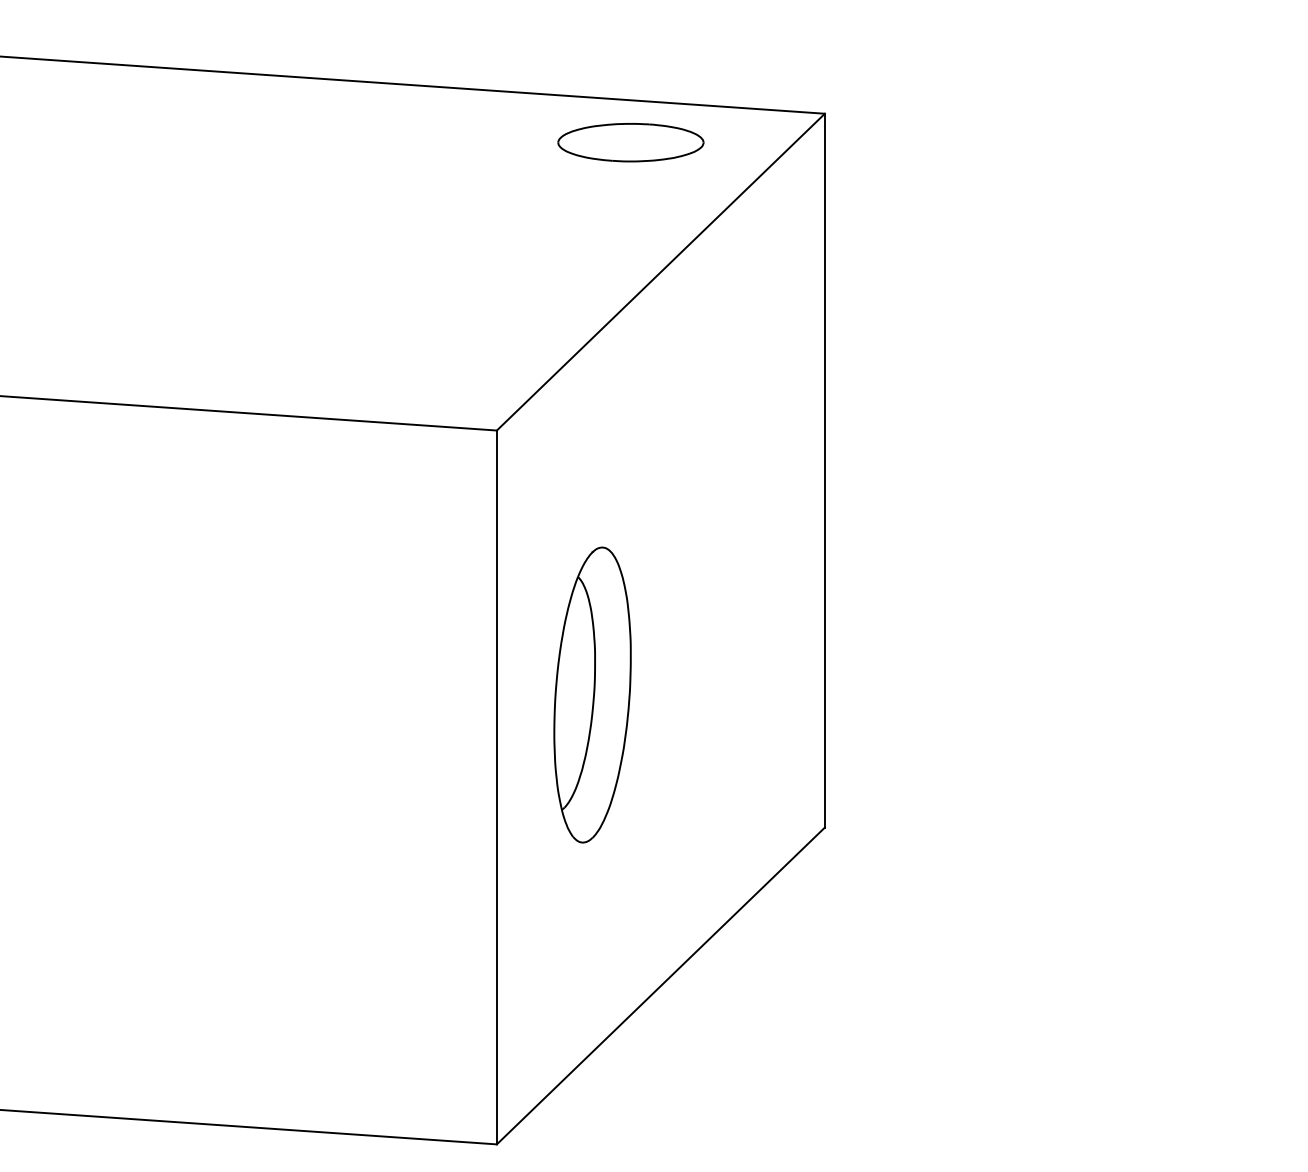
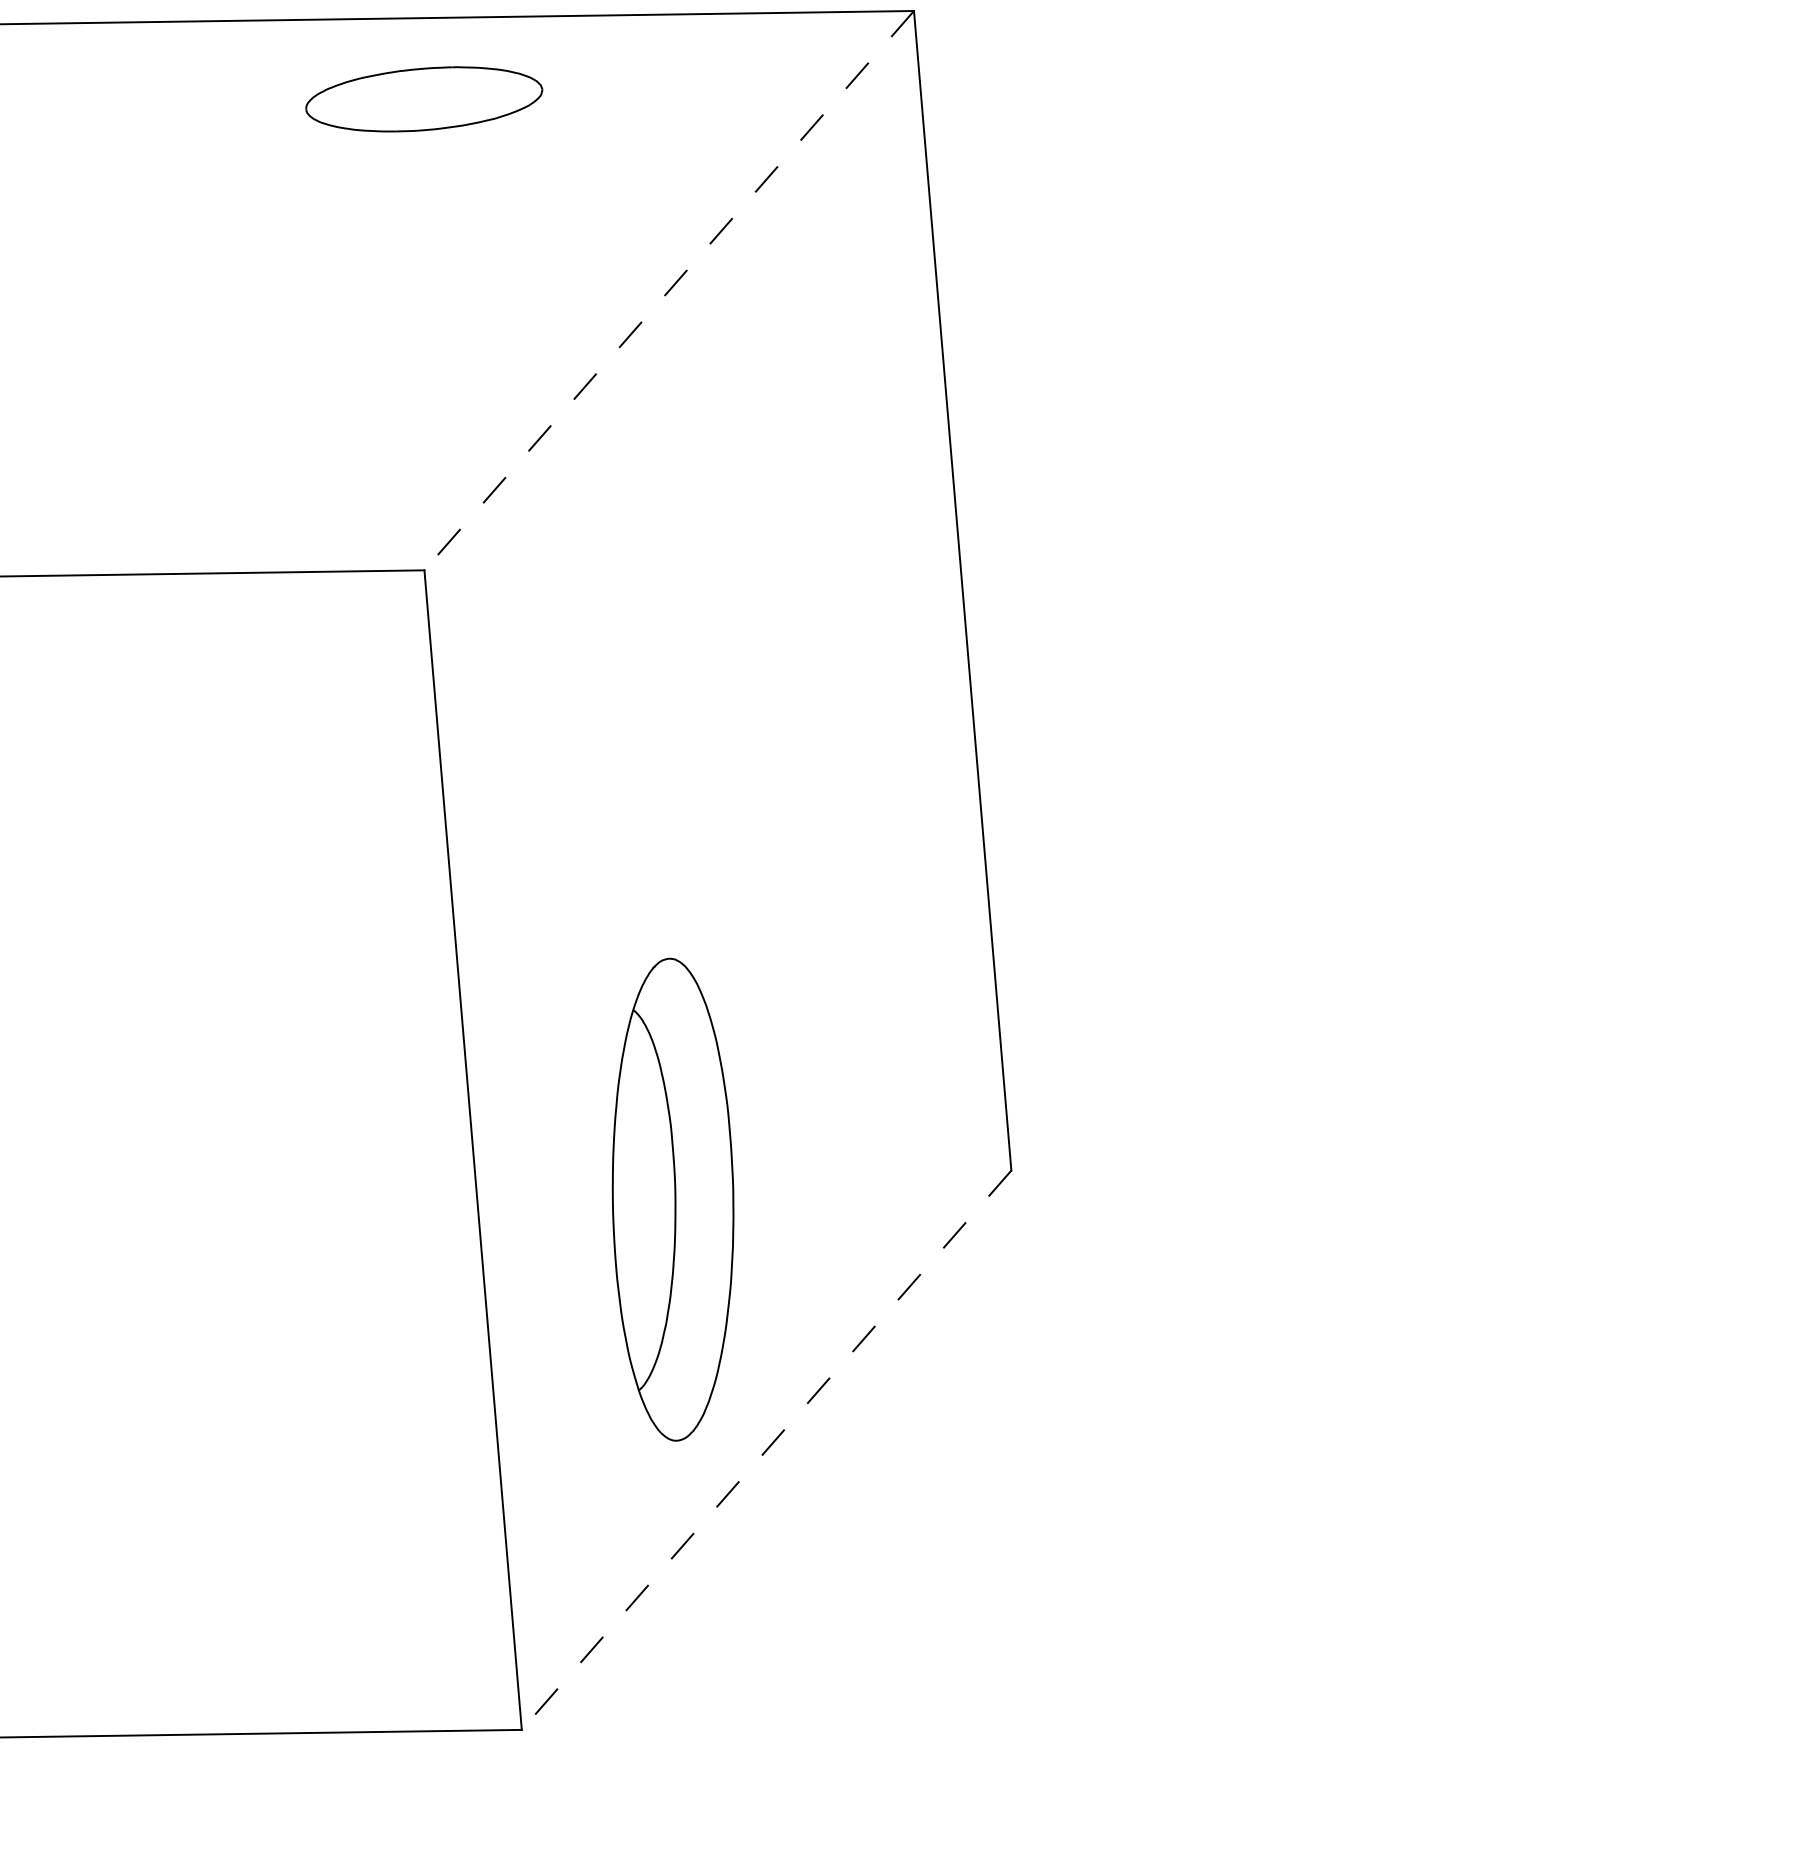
part: (630, 142) -> (423, 99), moved
line: (660, 272) -> (668, 291), solid -> dashed
part: (592, 694) -> (672, 1198), moved
line: (660, 986) -> (766, 1451), solid -> dashed

